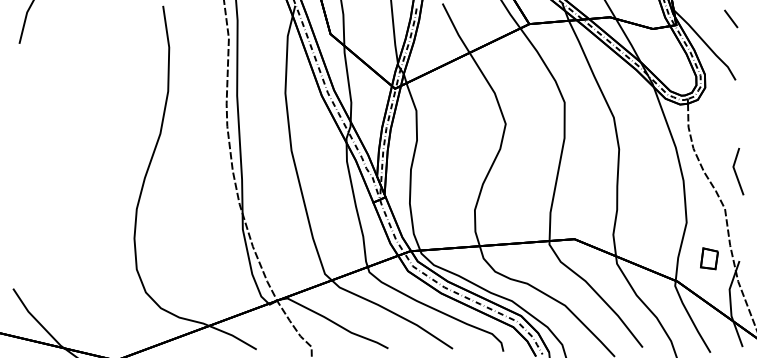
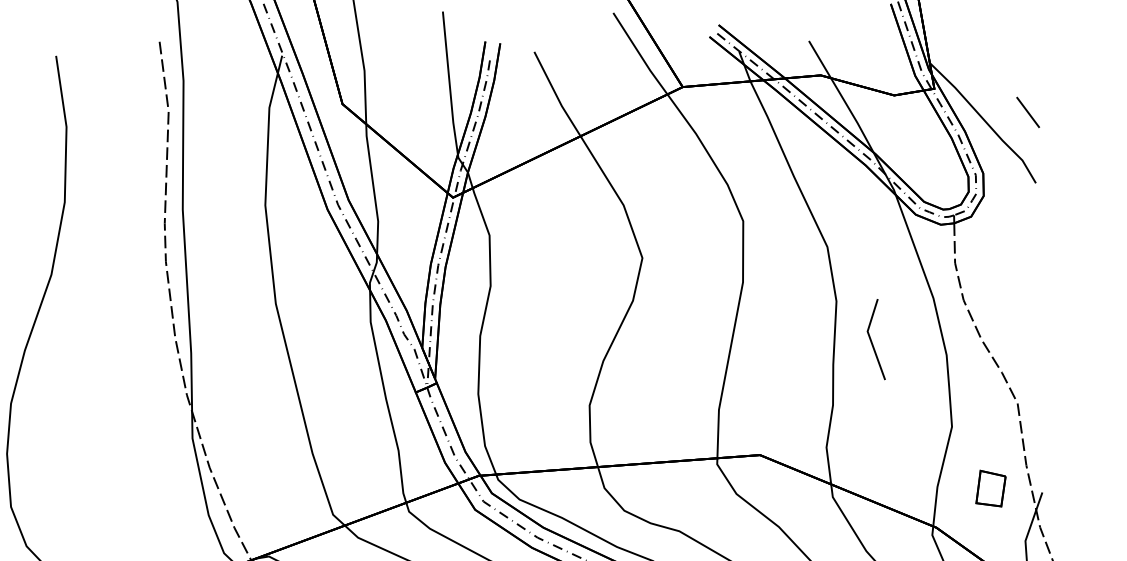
line: (731, 18) -> (1028, 111), moved
line: (736, 172) -> (872, 340), moved

